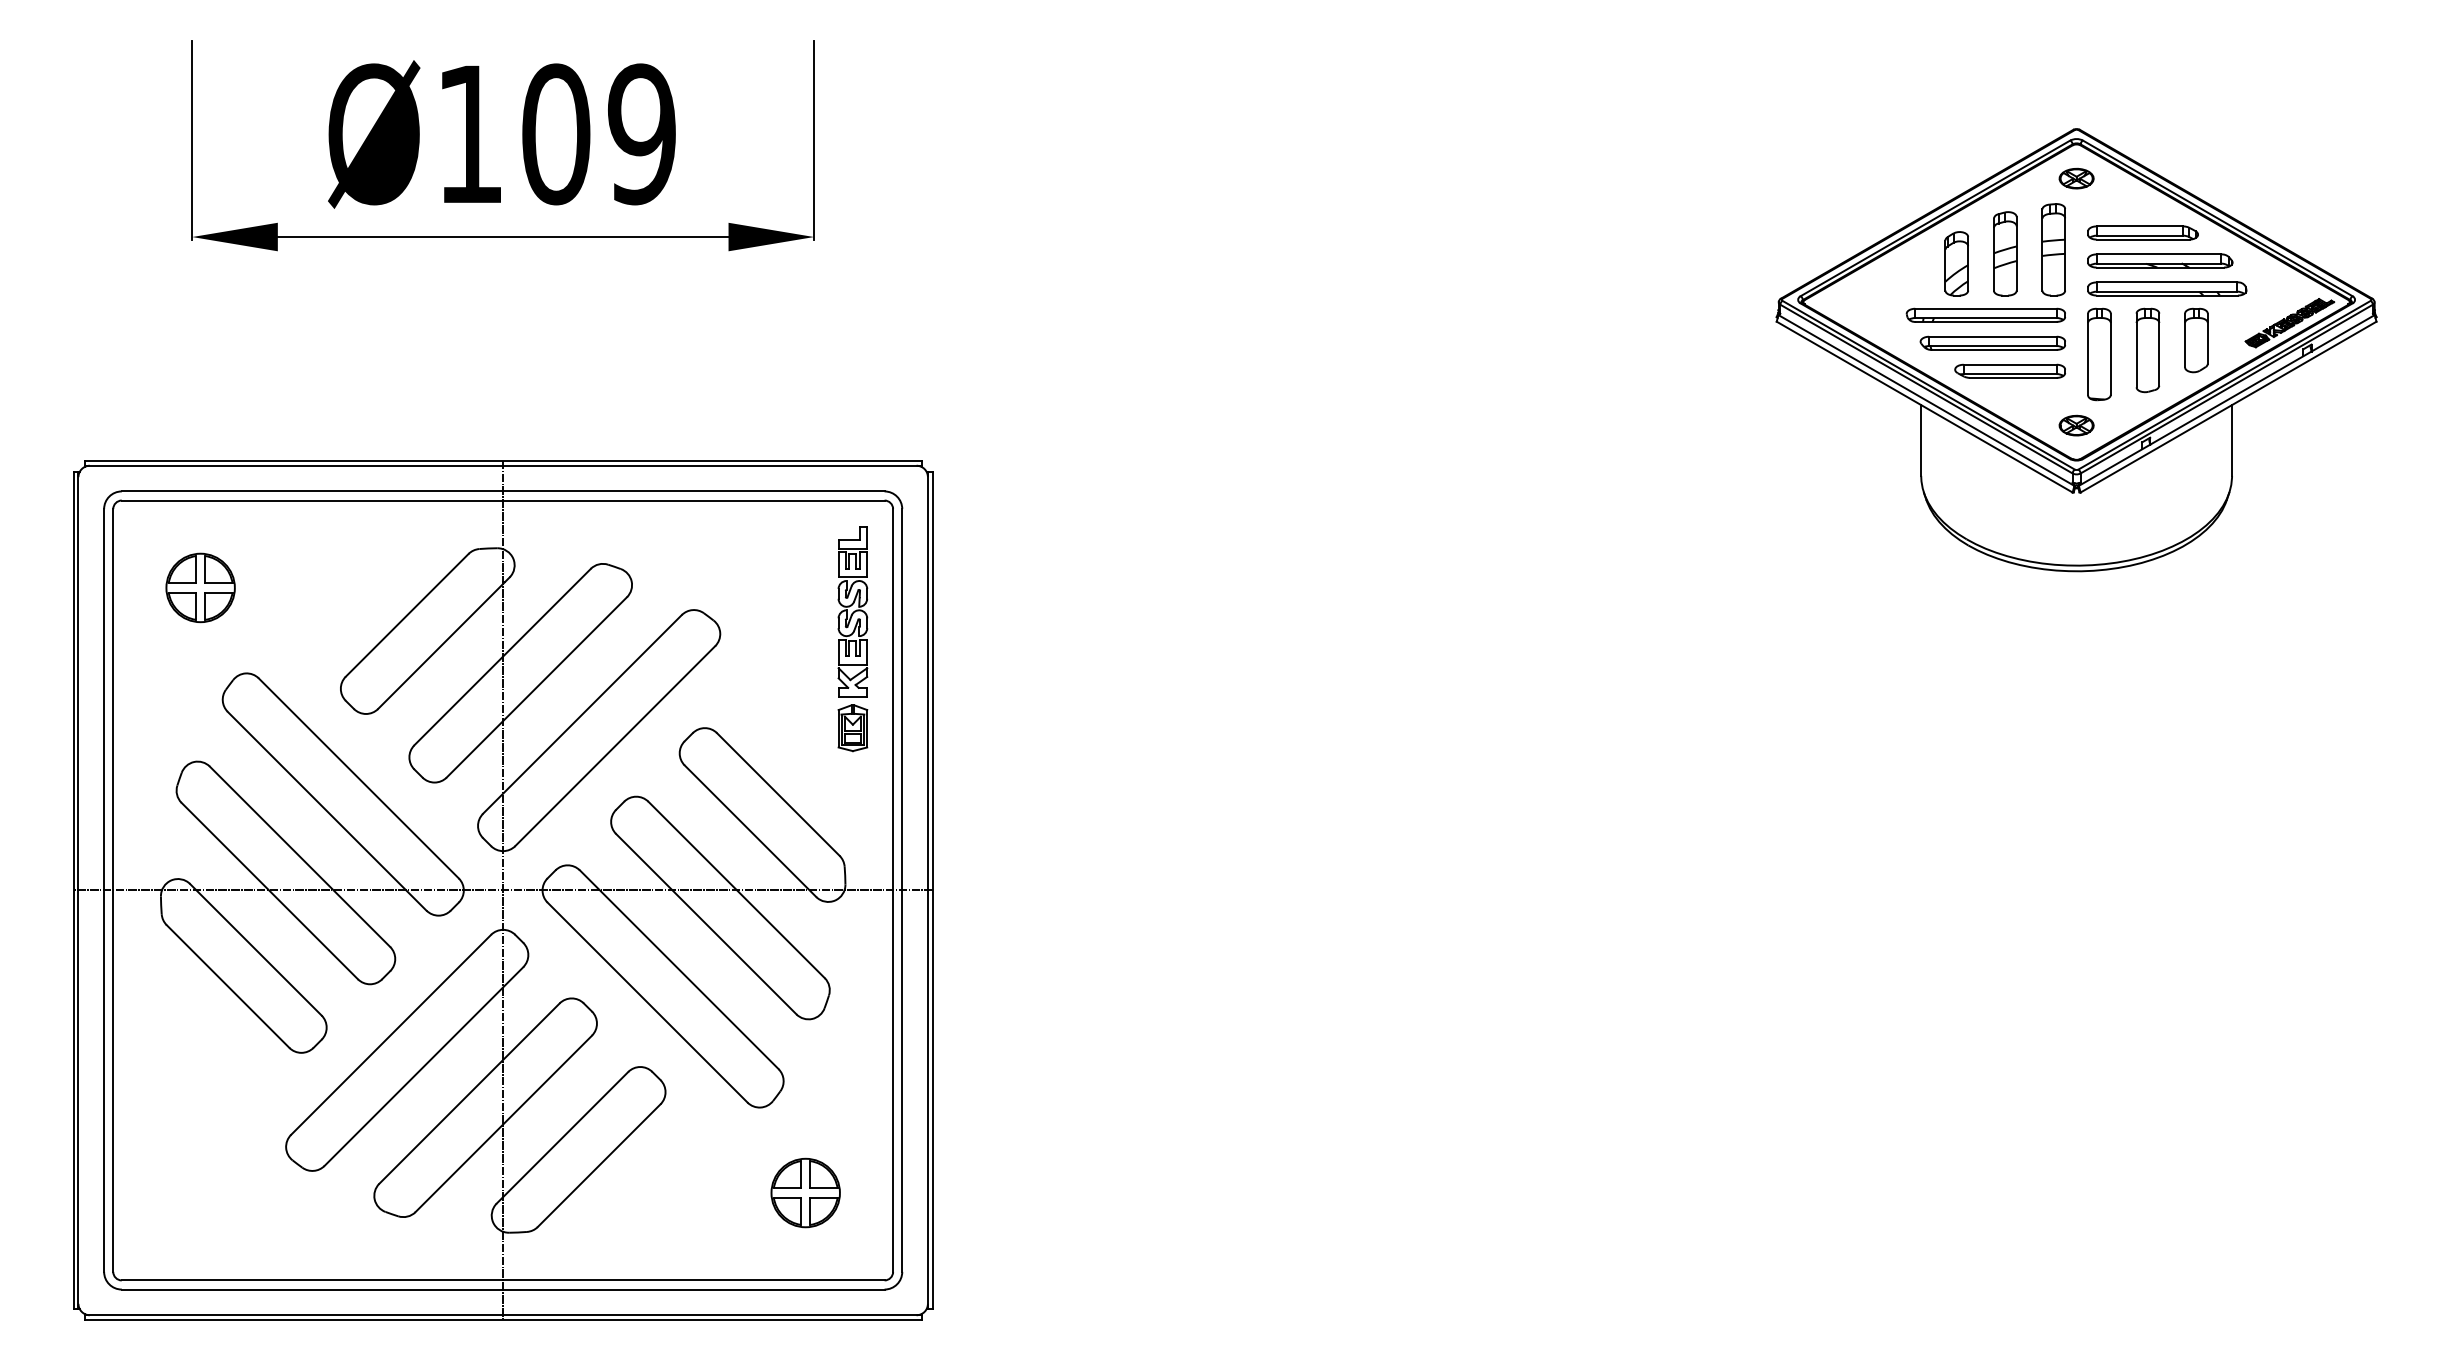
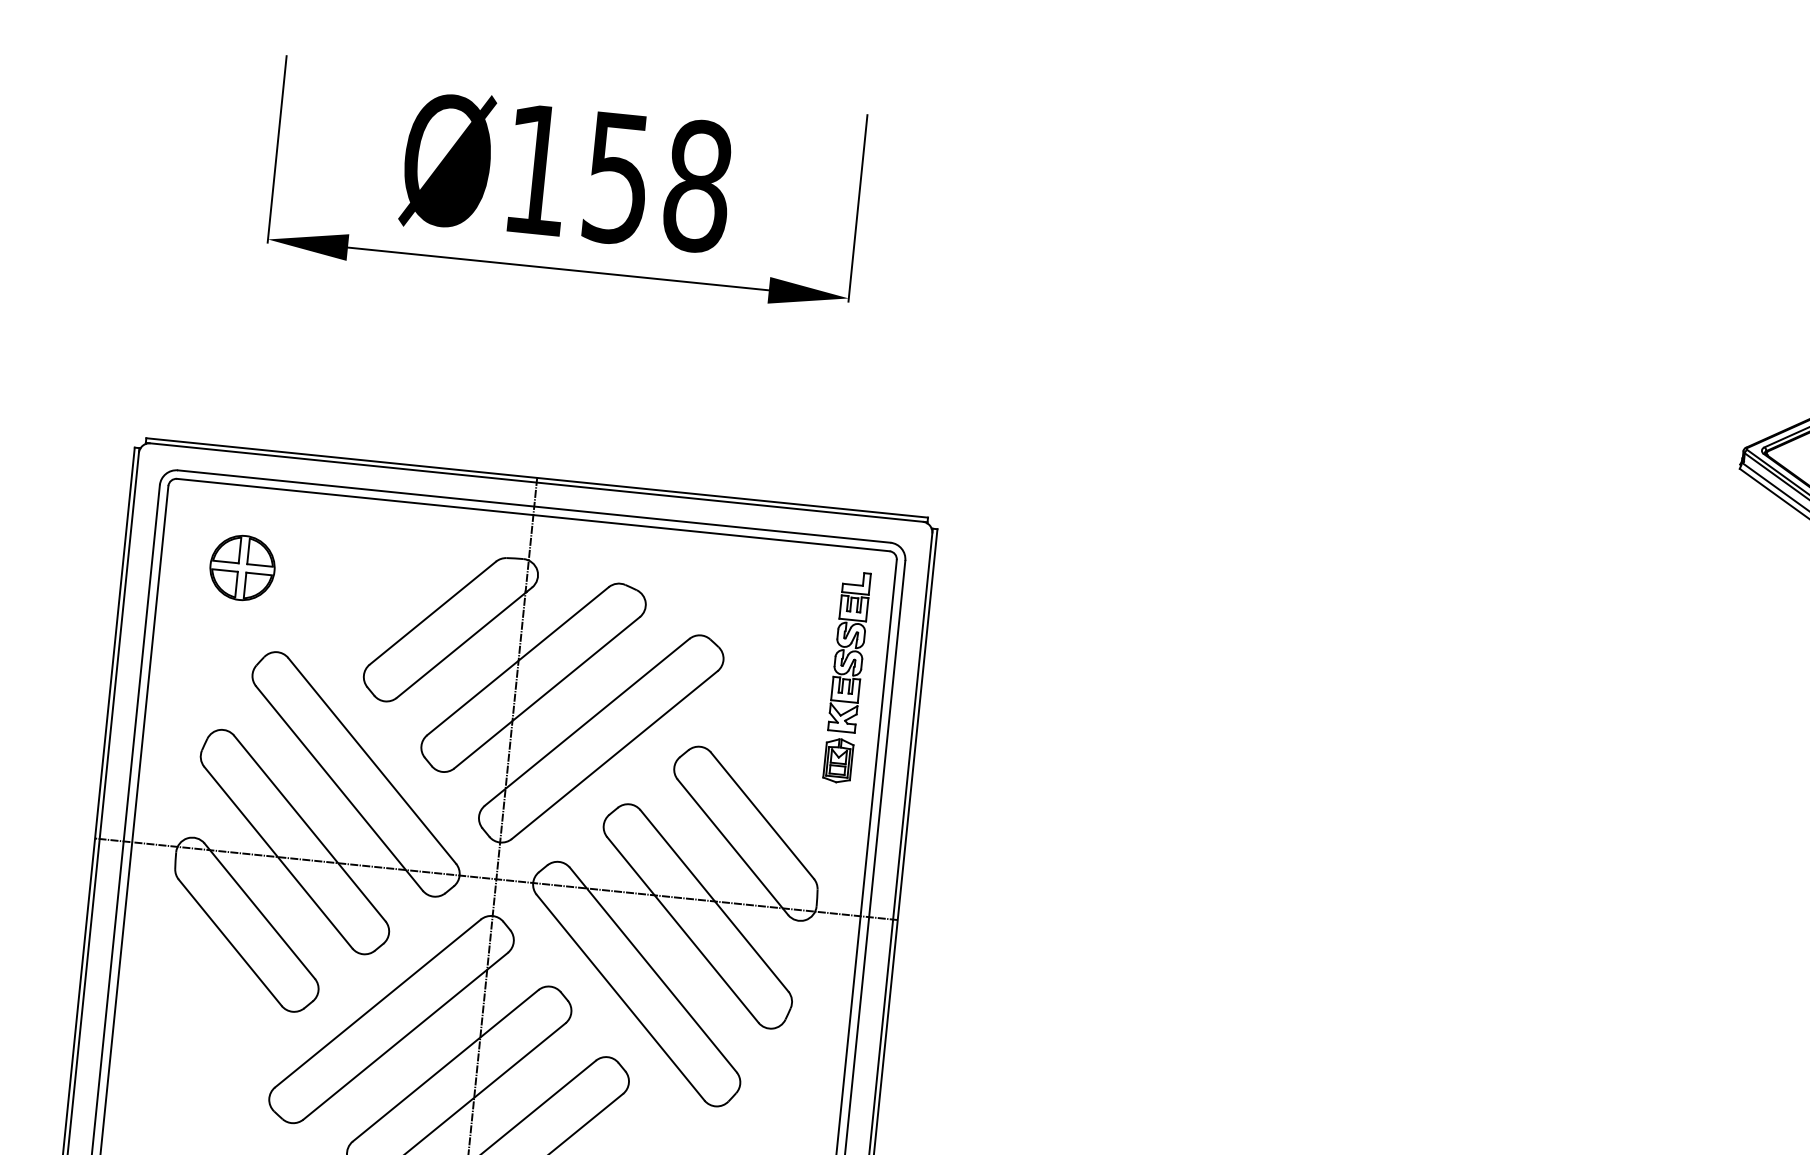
text: (599, 134) -> (658, 182), Ø109 -> Ø158

